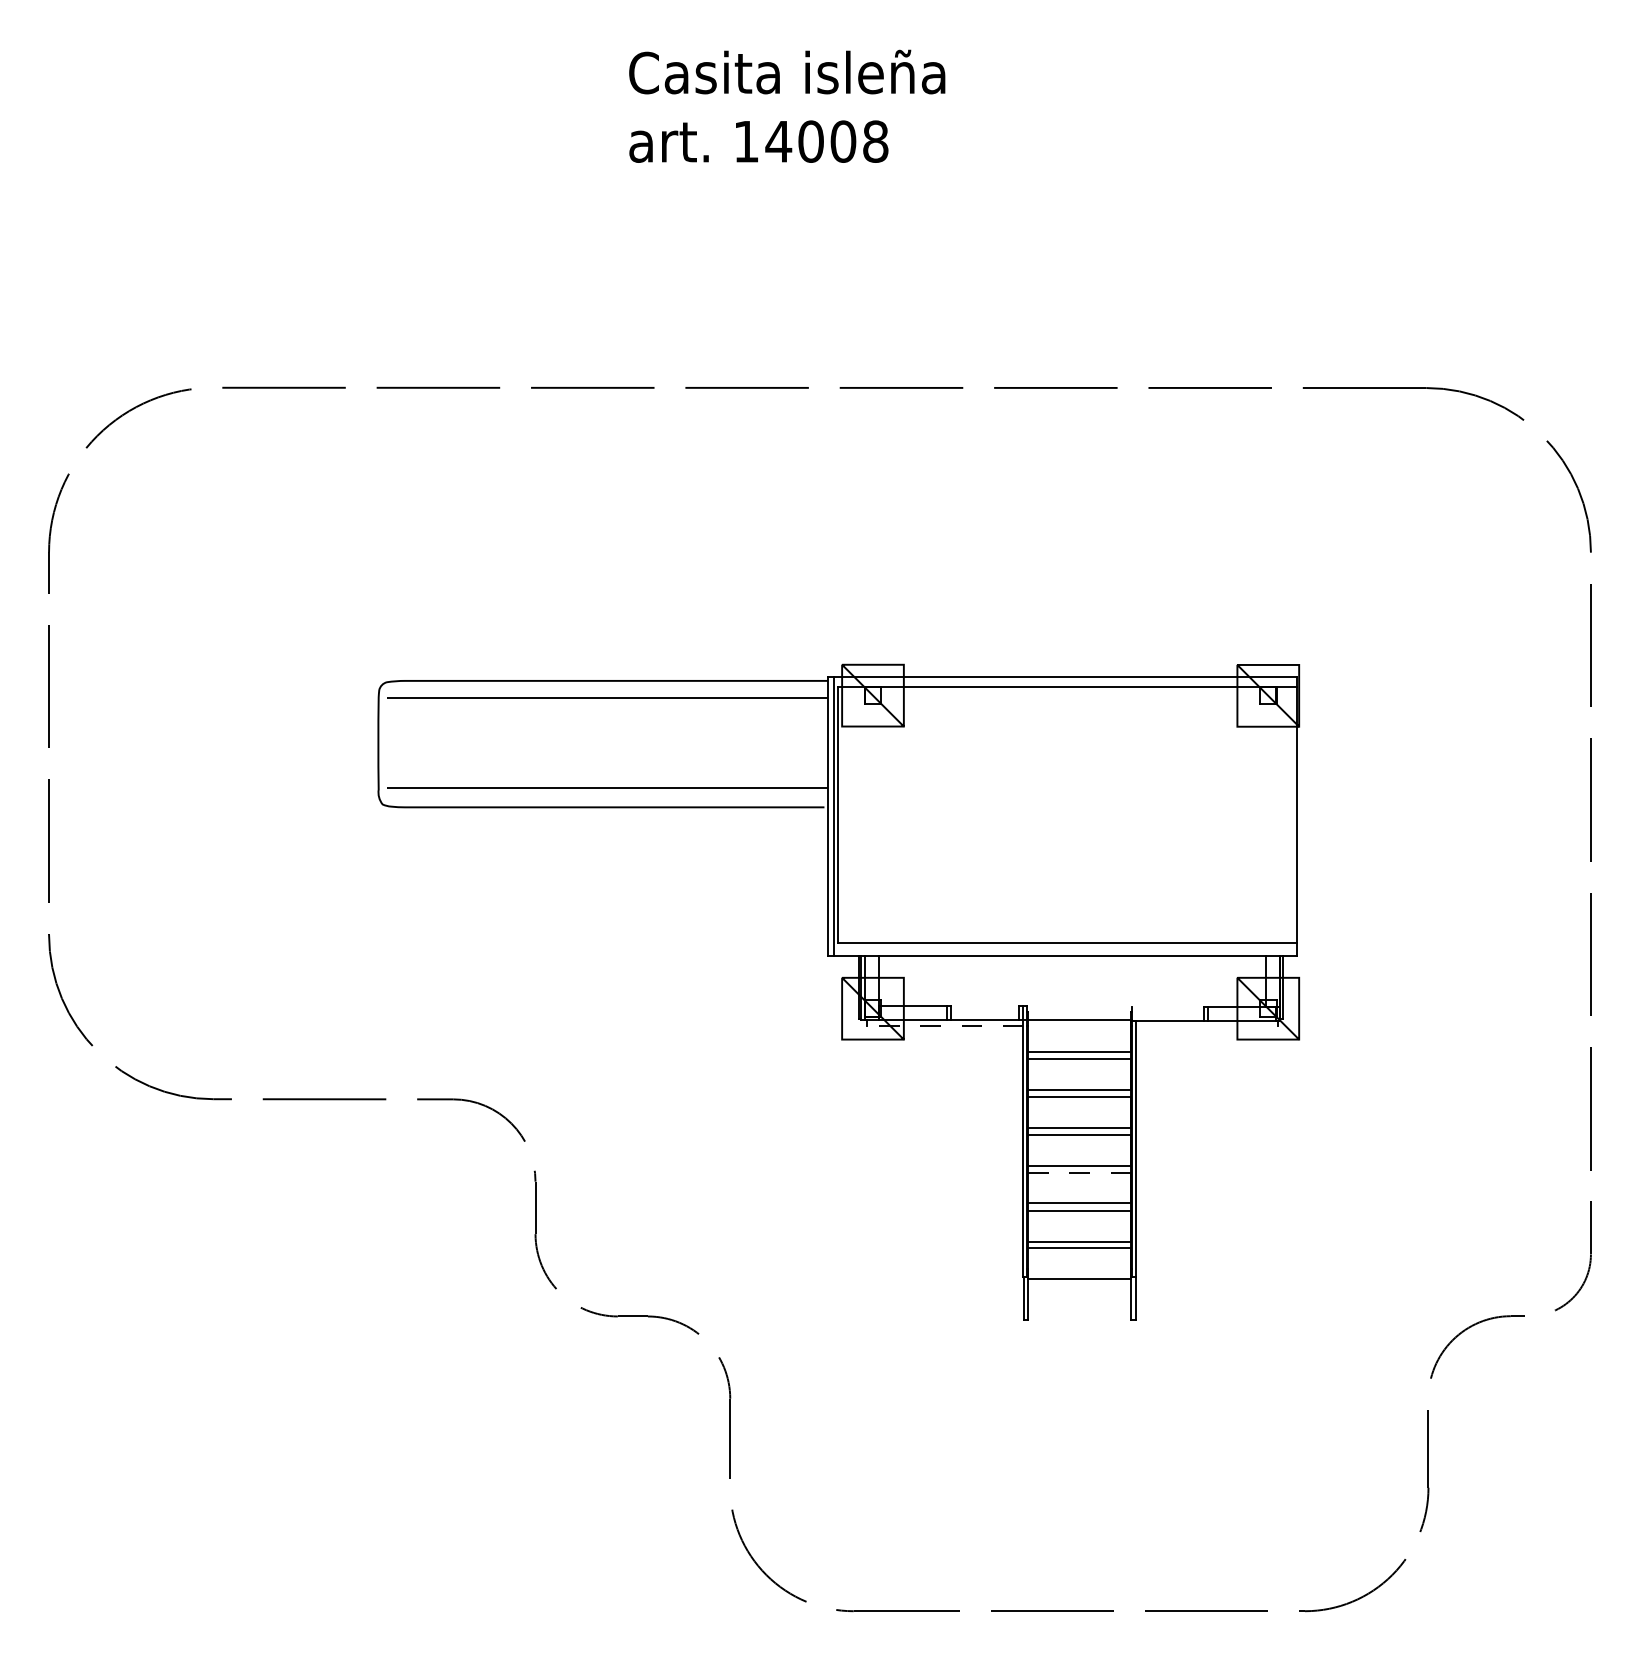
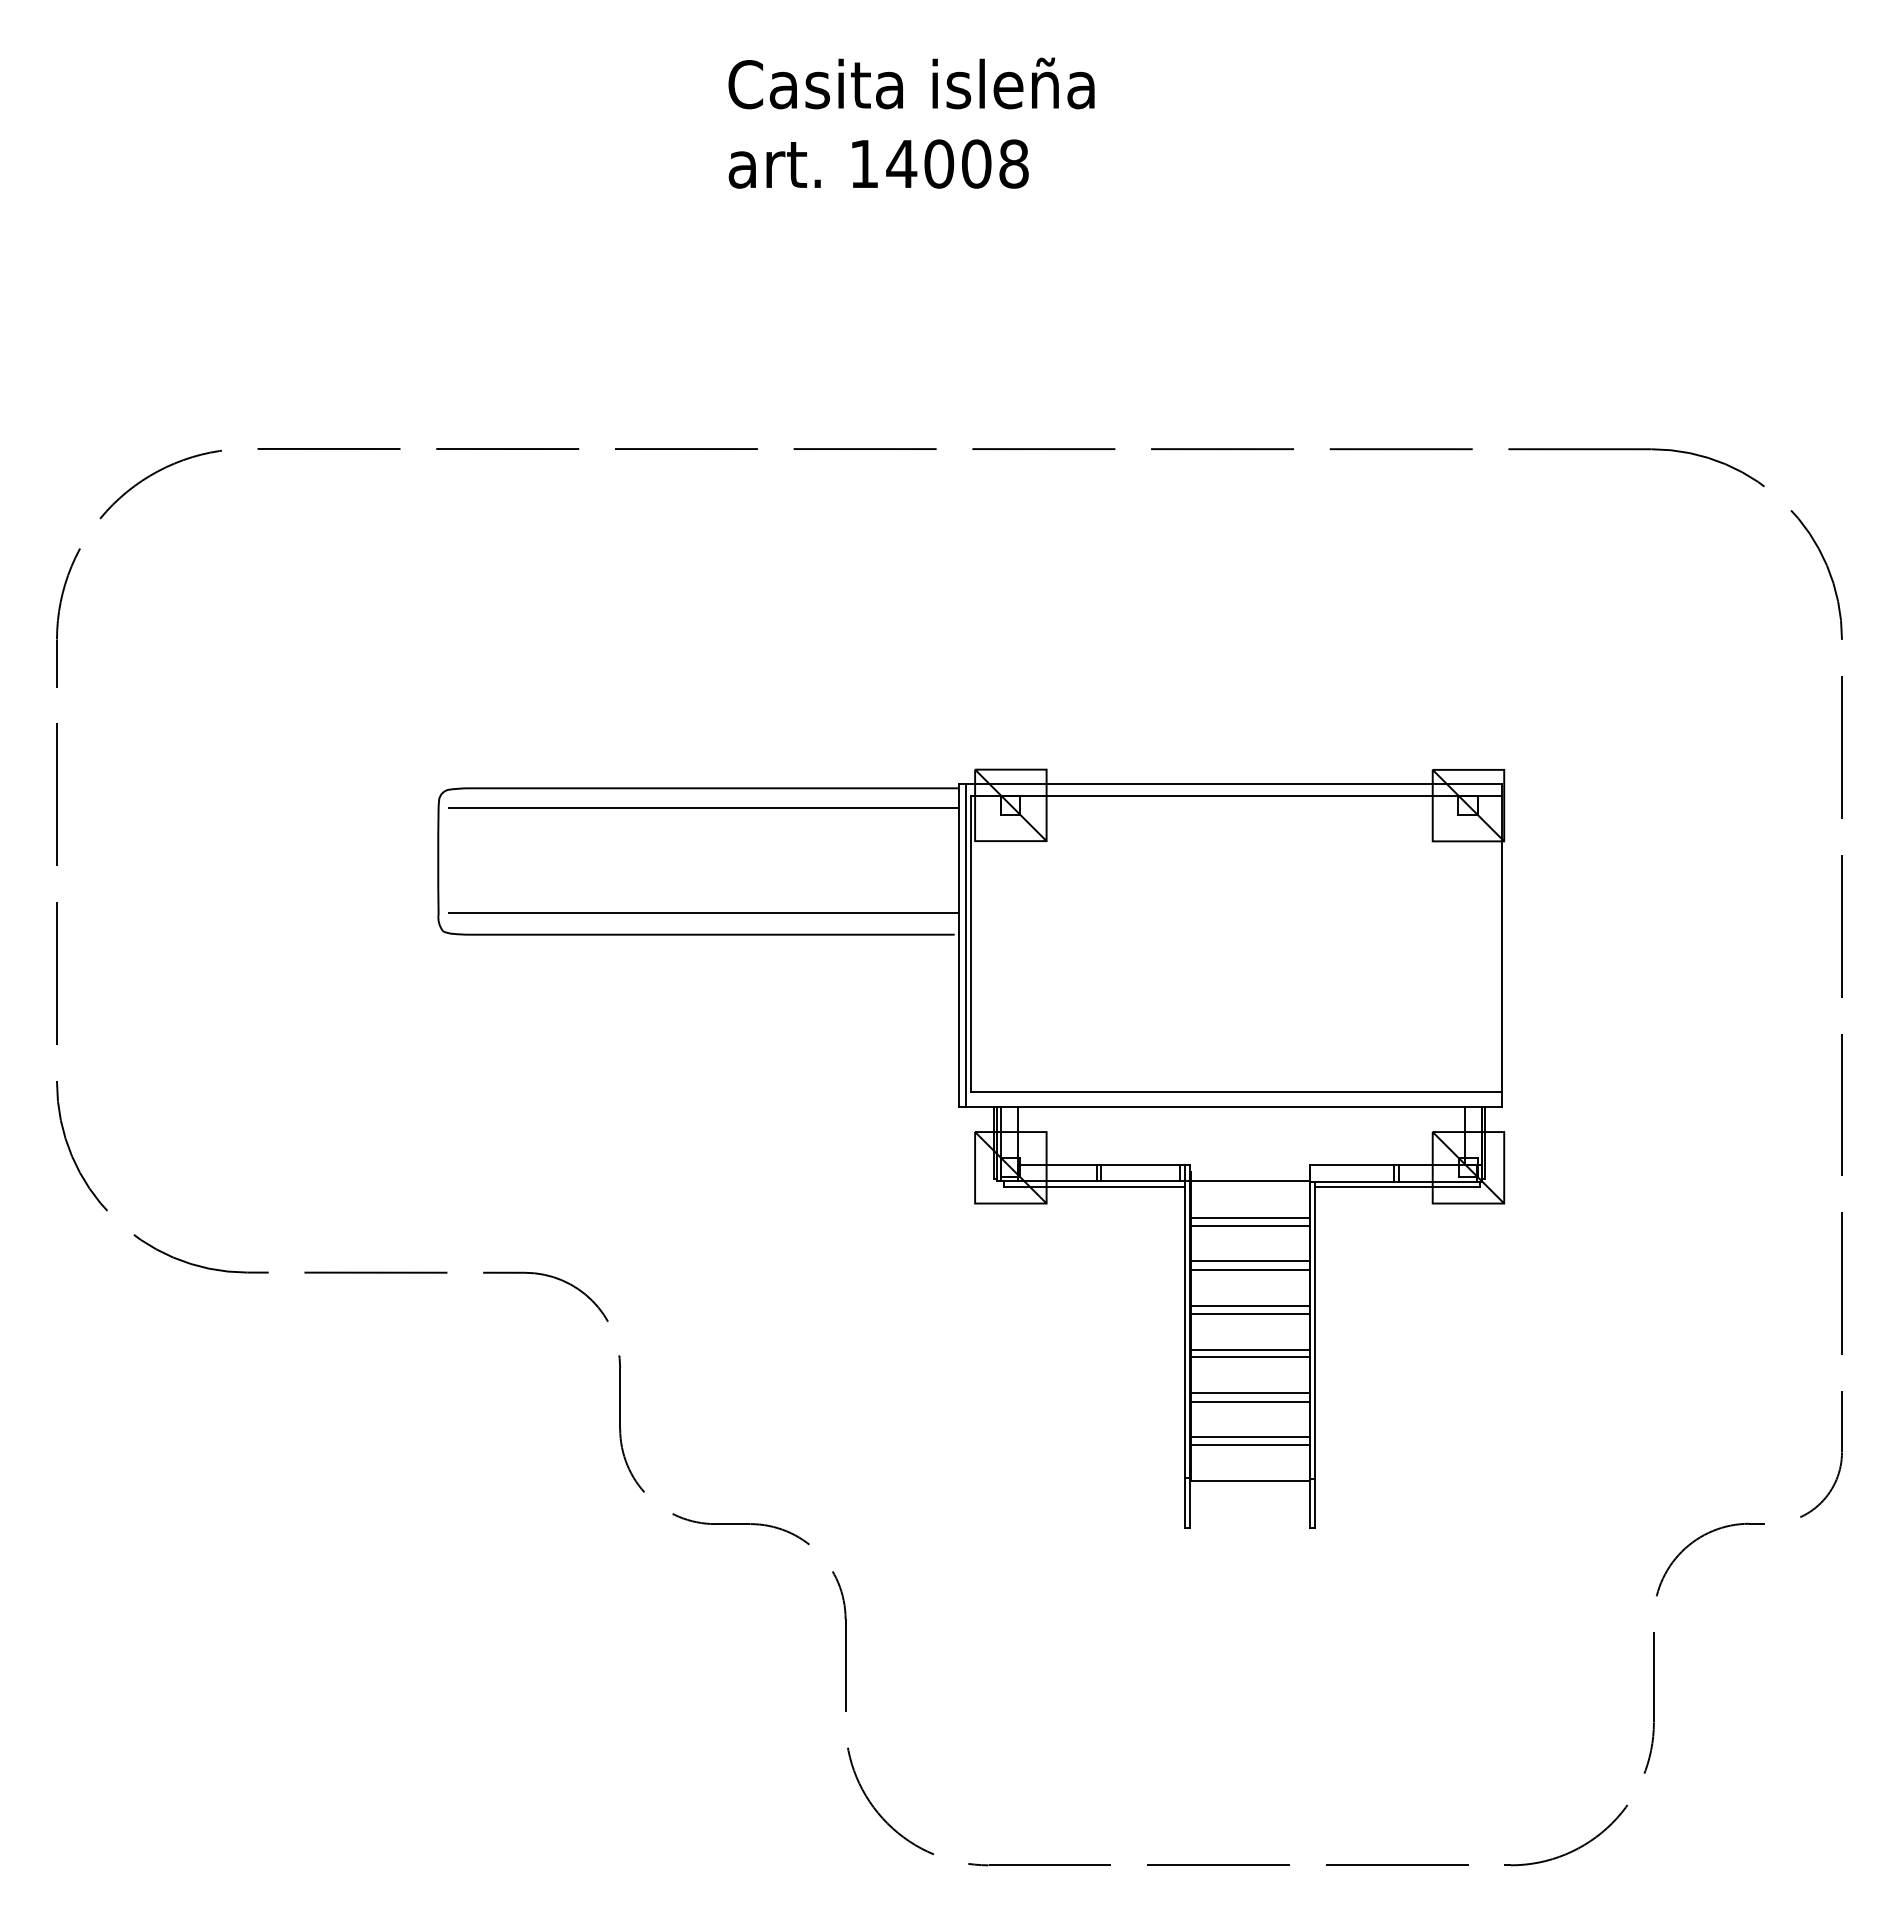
line: (984, 1005) -> (1140, 1164), added
line: (1167, 1006) -> (1351, 1165), added
line: (945, 1025) -> (1094, 1187), dashed -> solid
line: (1206, 1025) -> (1397, 1187), added
line: (1080, 1172) -> (1250, 1357), dashed -> solid

